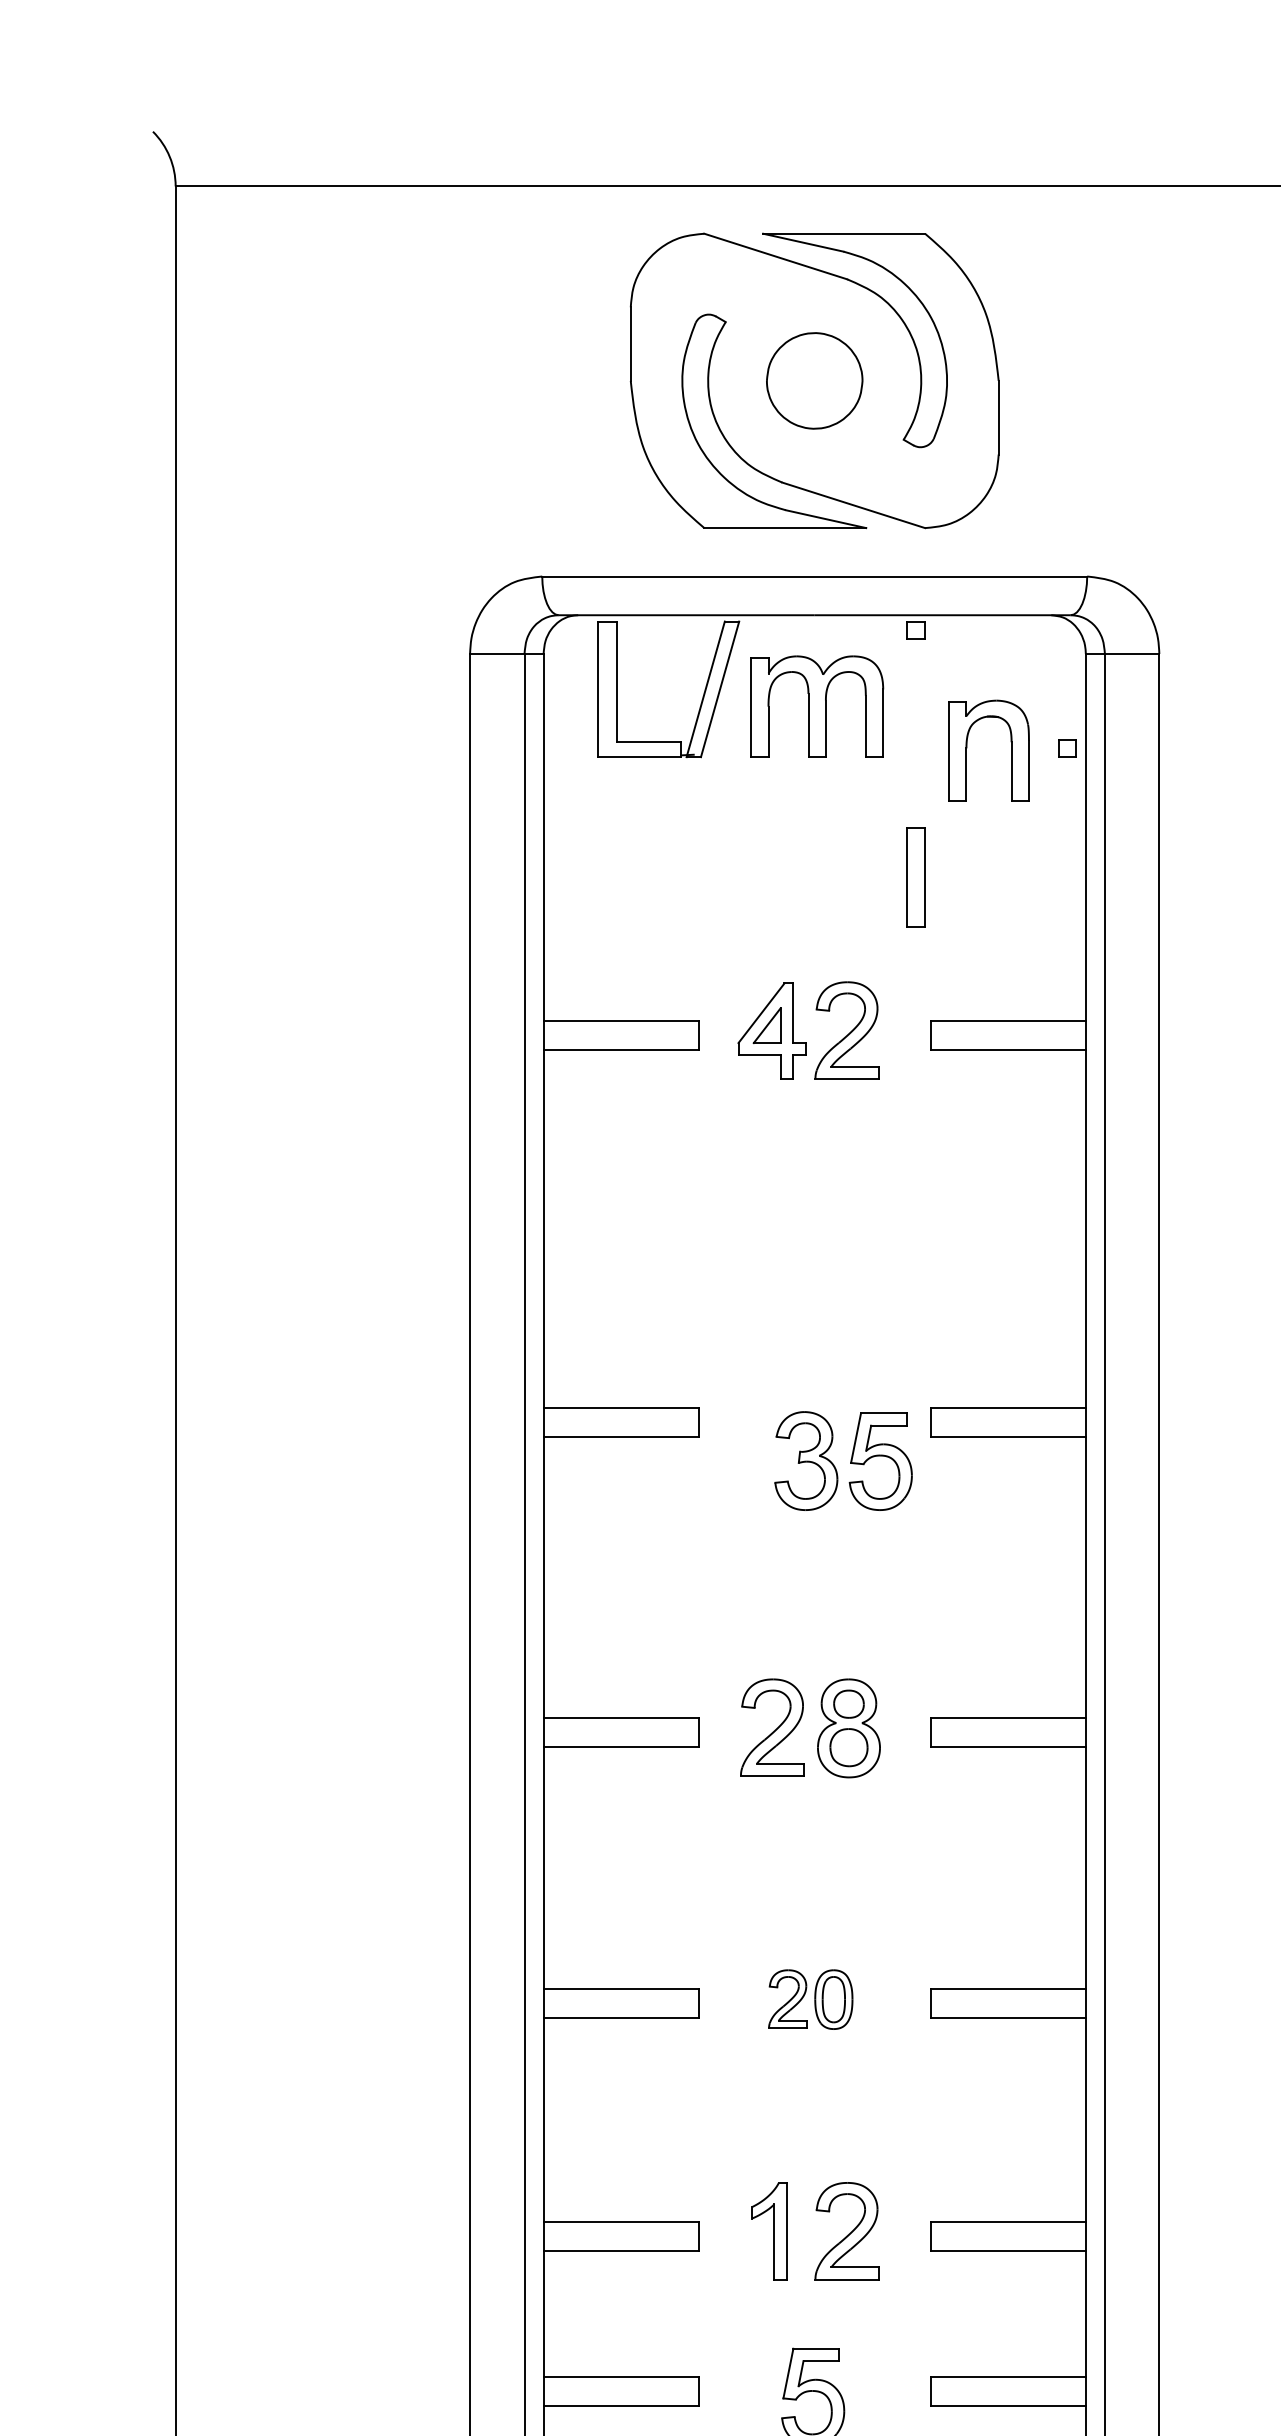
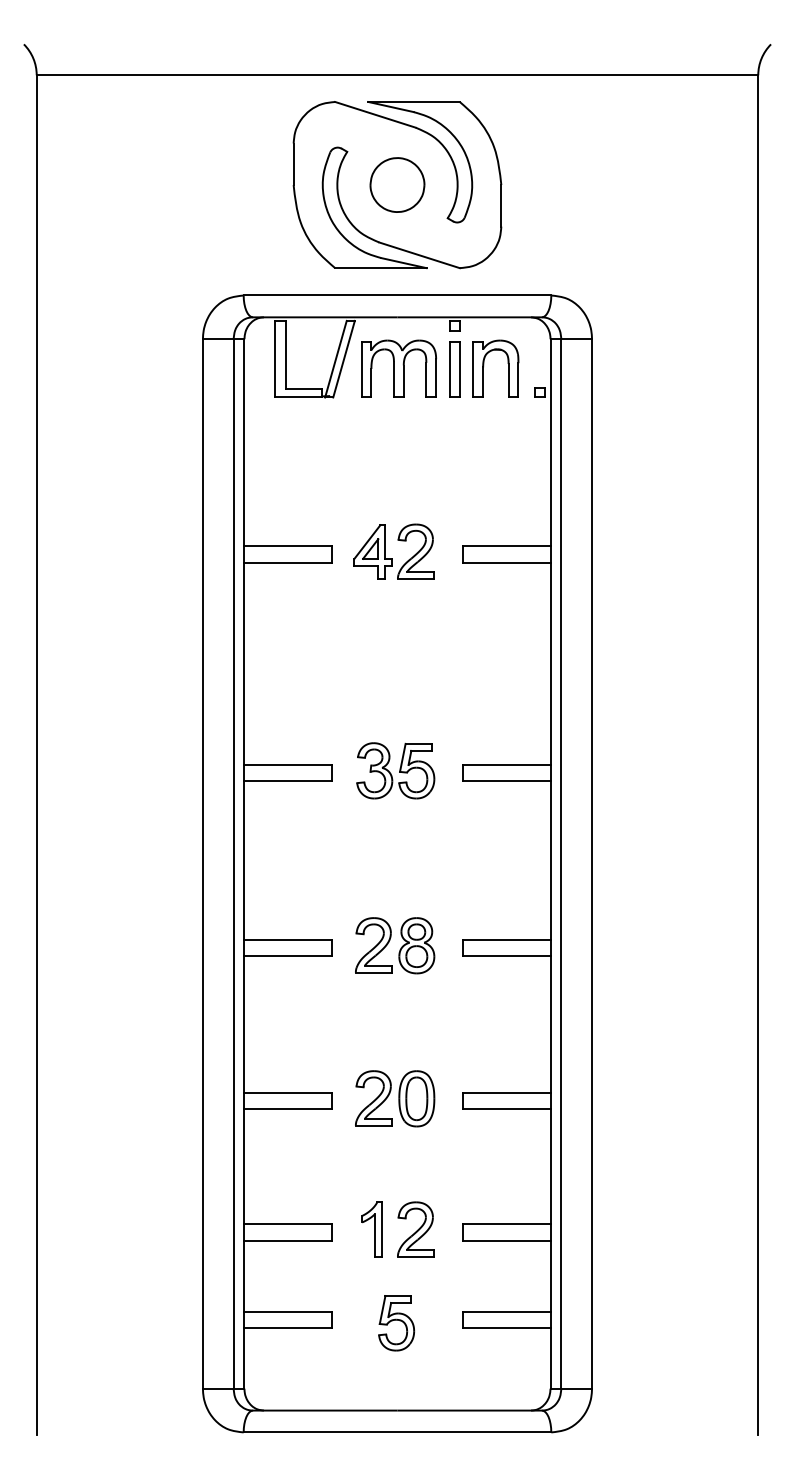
part: (968, 744) -> (484, 365), moved
part: (915, 877) -> (454, 369), moved
part: (843, 1460) -> (395, 770), moved
part: (811, 1998) -> (395, 1098), size x1.67

